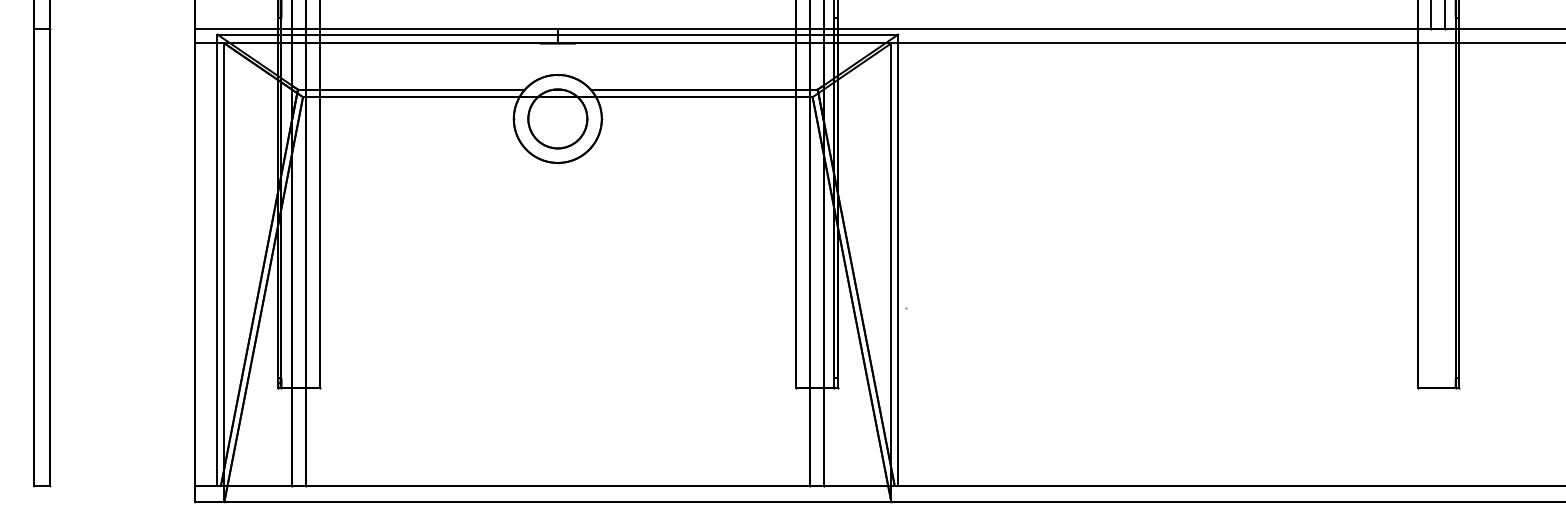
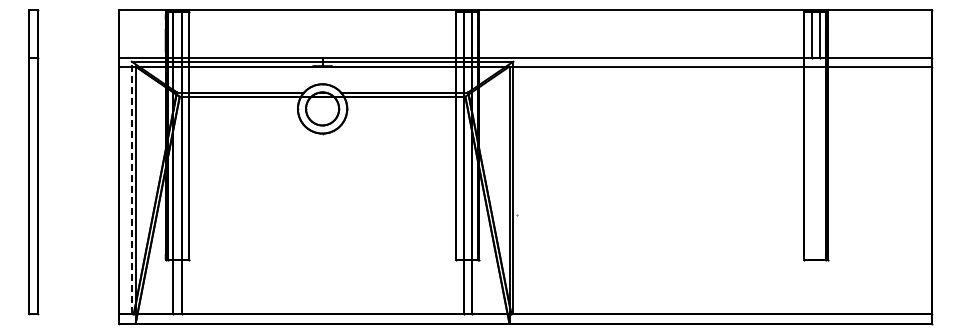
line: (216, 259) -> (131, 187), solid -> dashed

